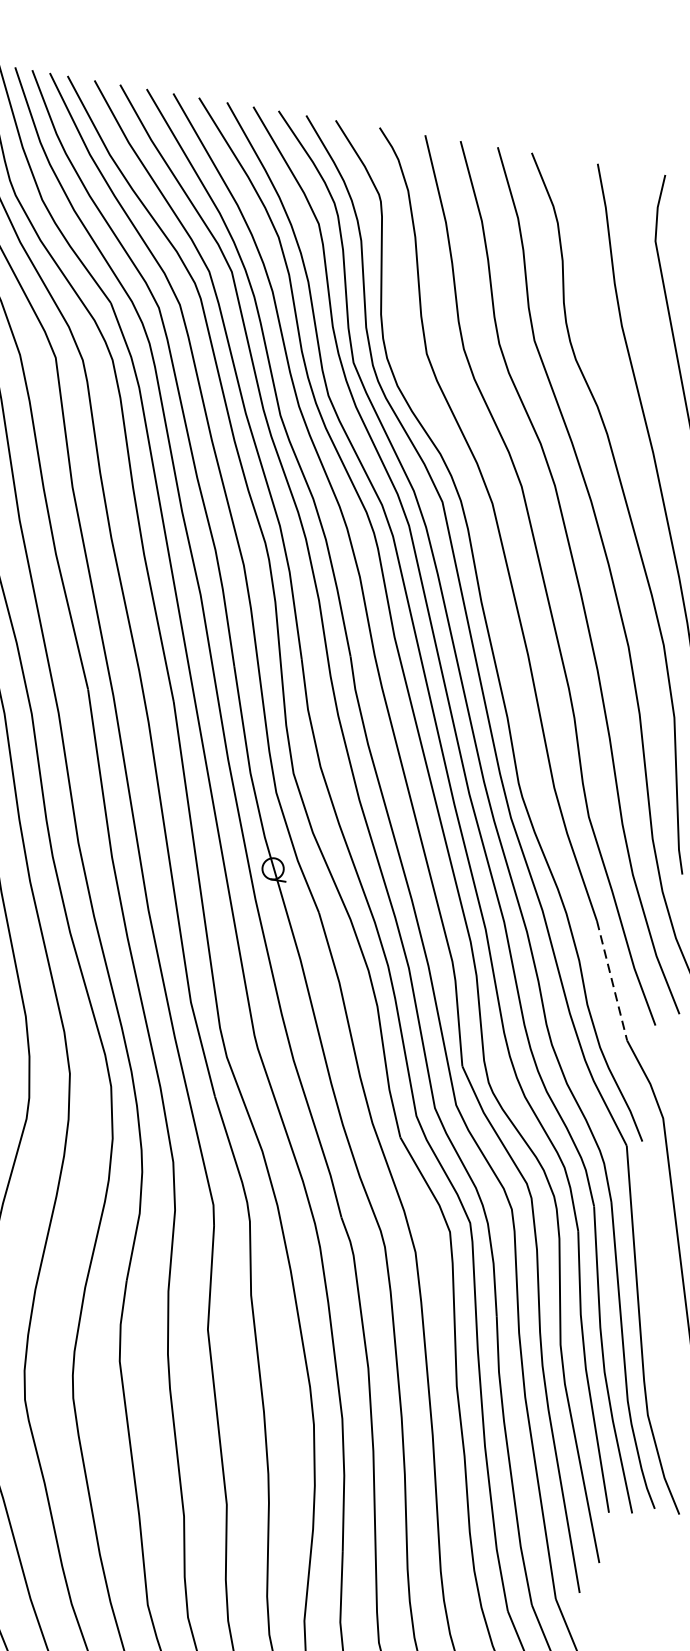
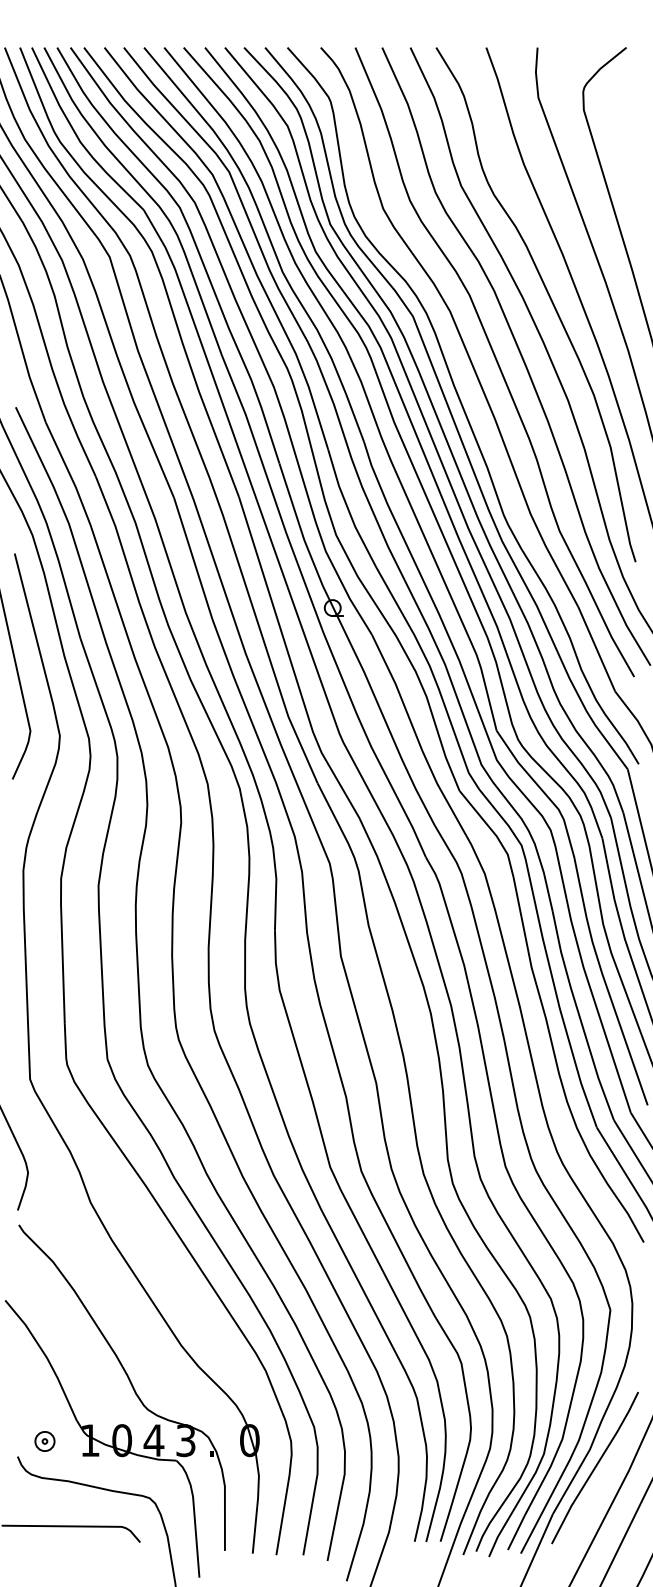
line: (611, 981) -> (596, 649), dashed -> solid

